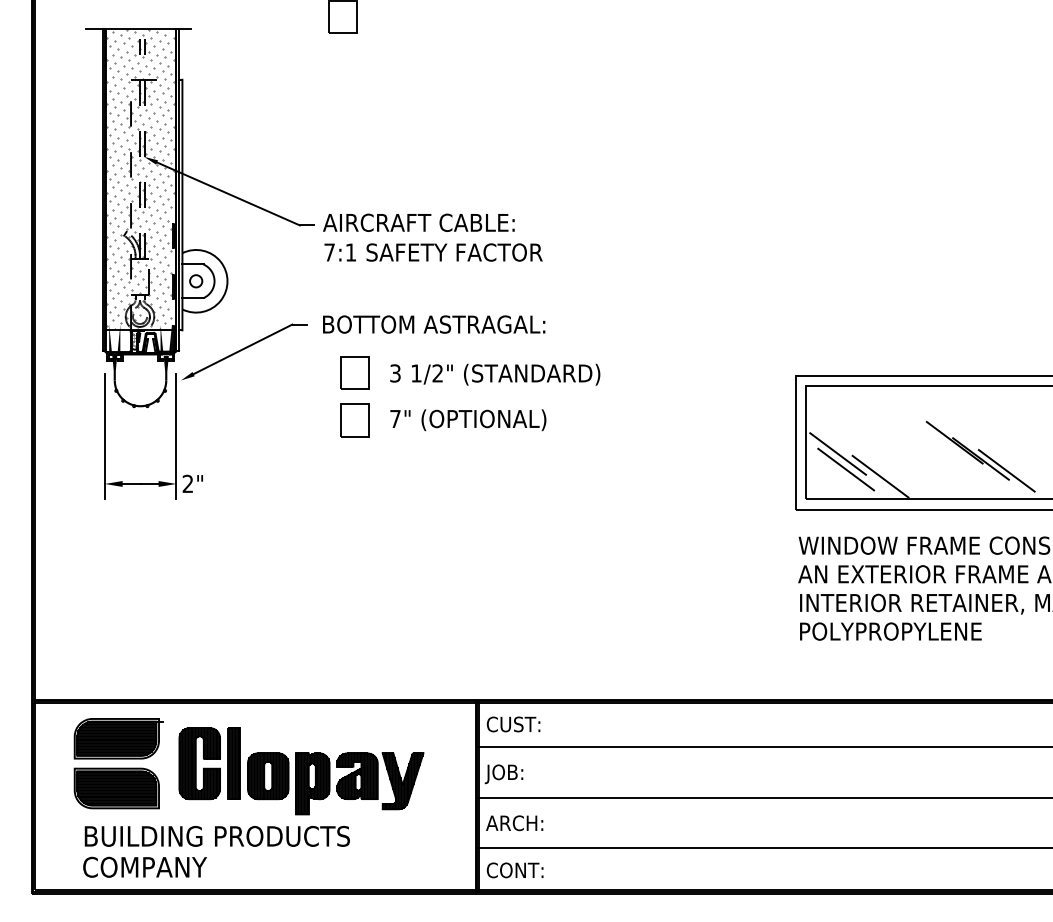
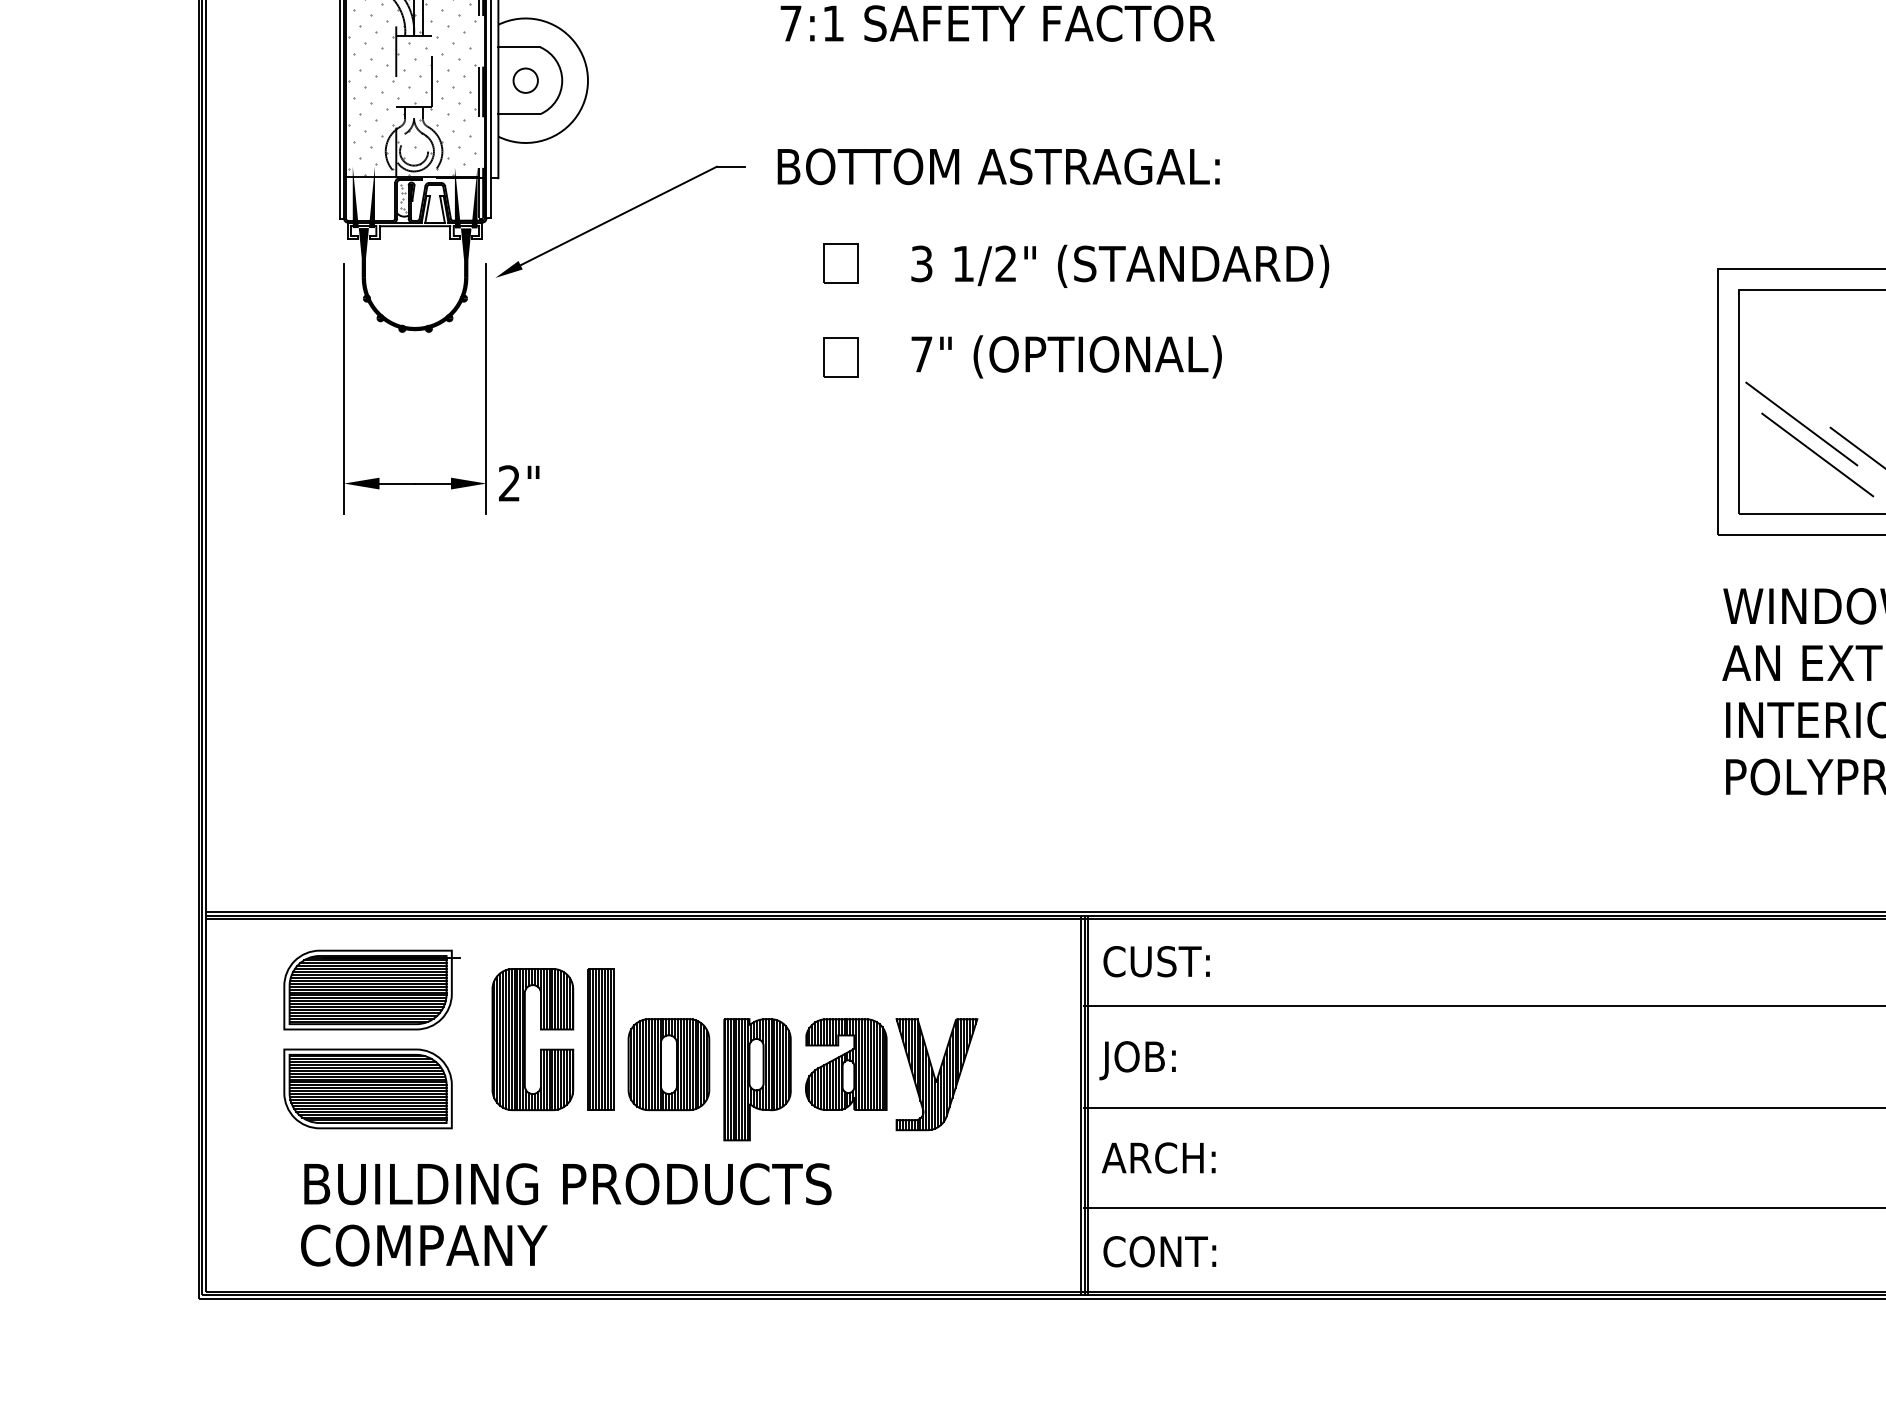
part: (354, 372) -> (840, 261), size x0.6
part: (354, 420) -> (840, 357), size x0.6

